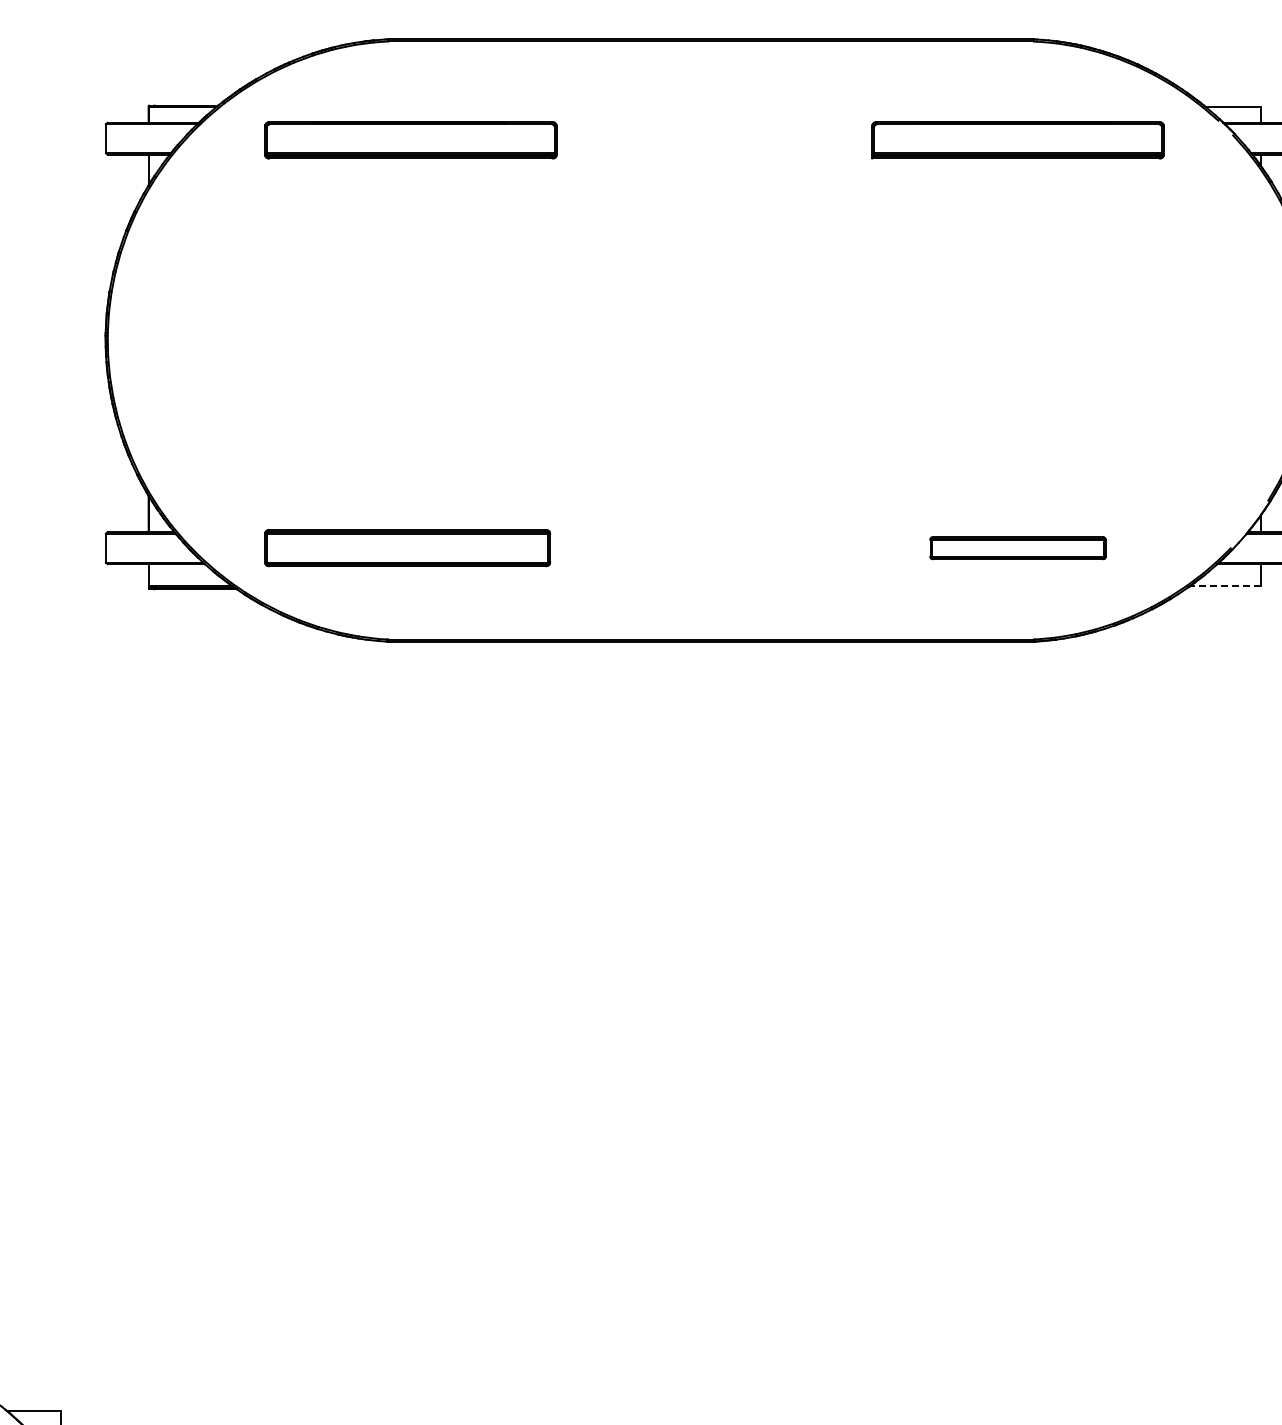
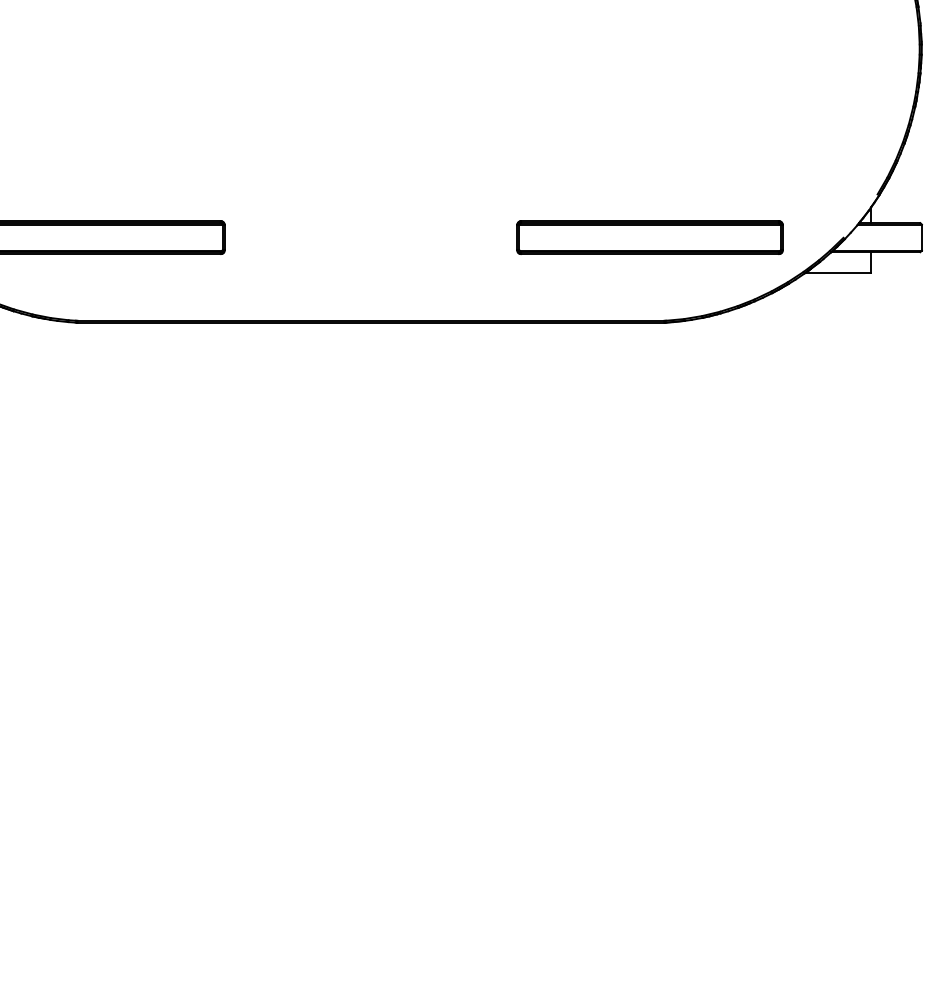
part: (1017, 548) -> (649, 237), size x1.67
line: (1225, 586) -> (838, 272), dashed -> solid

